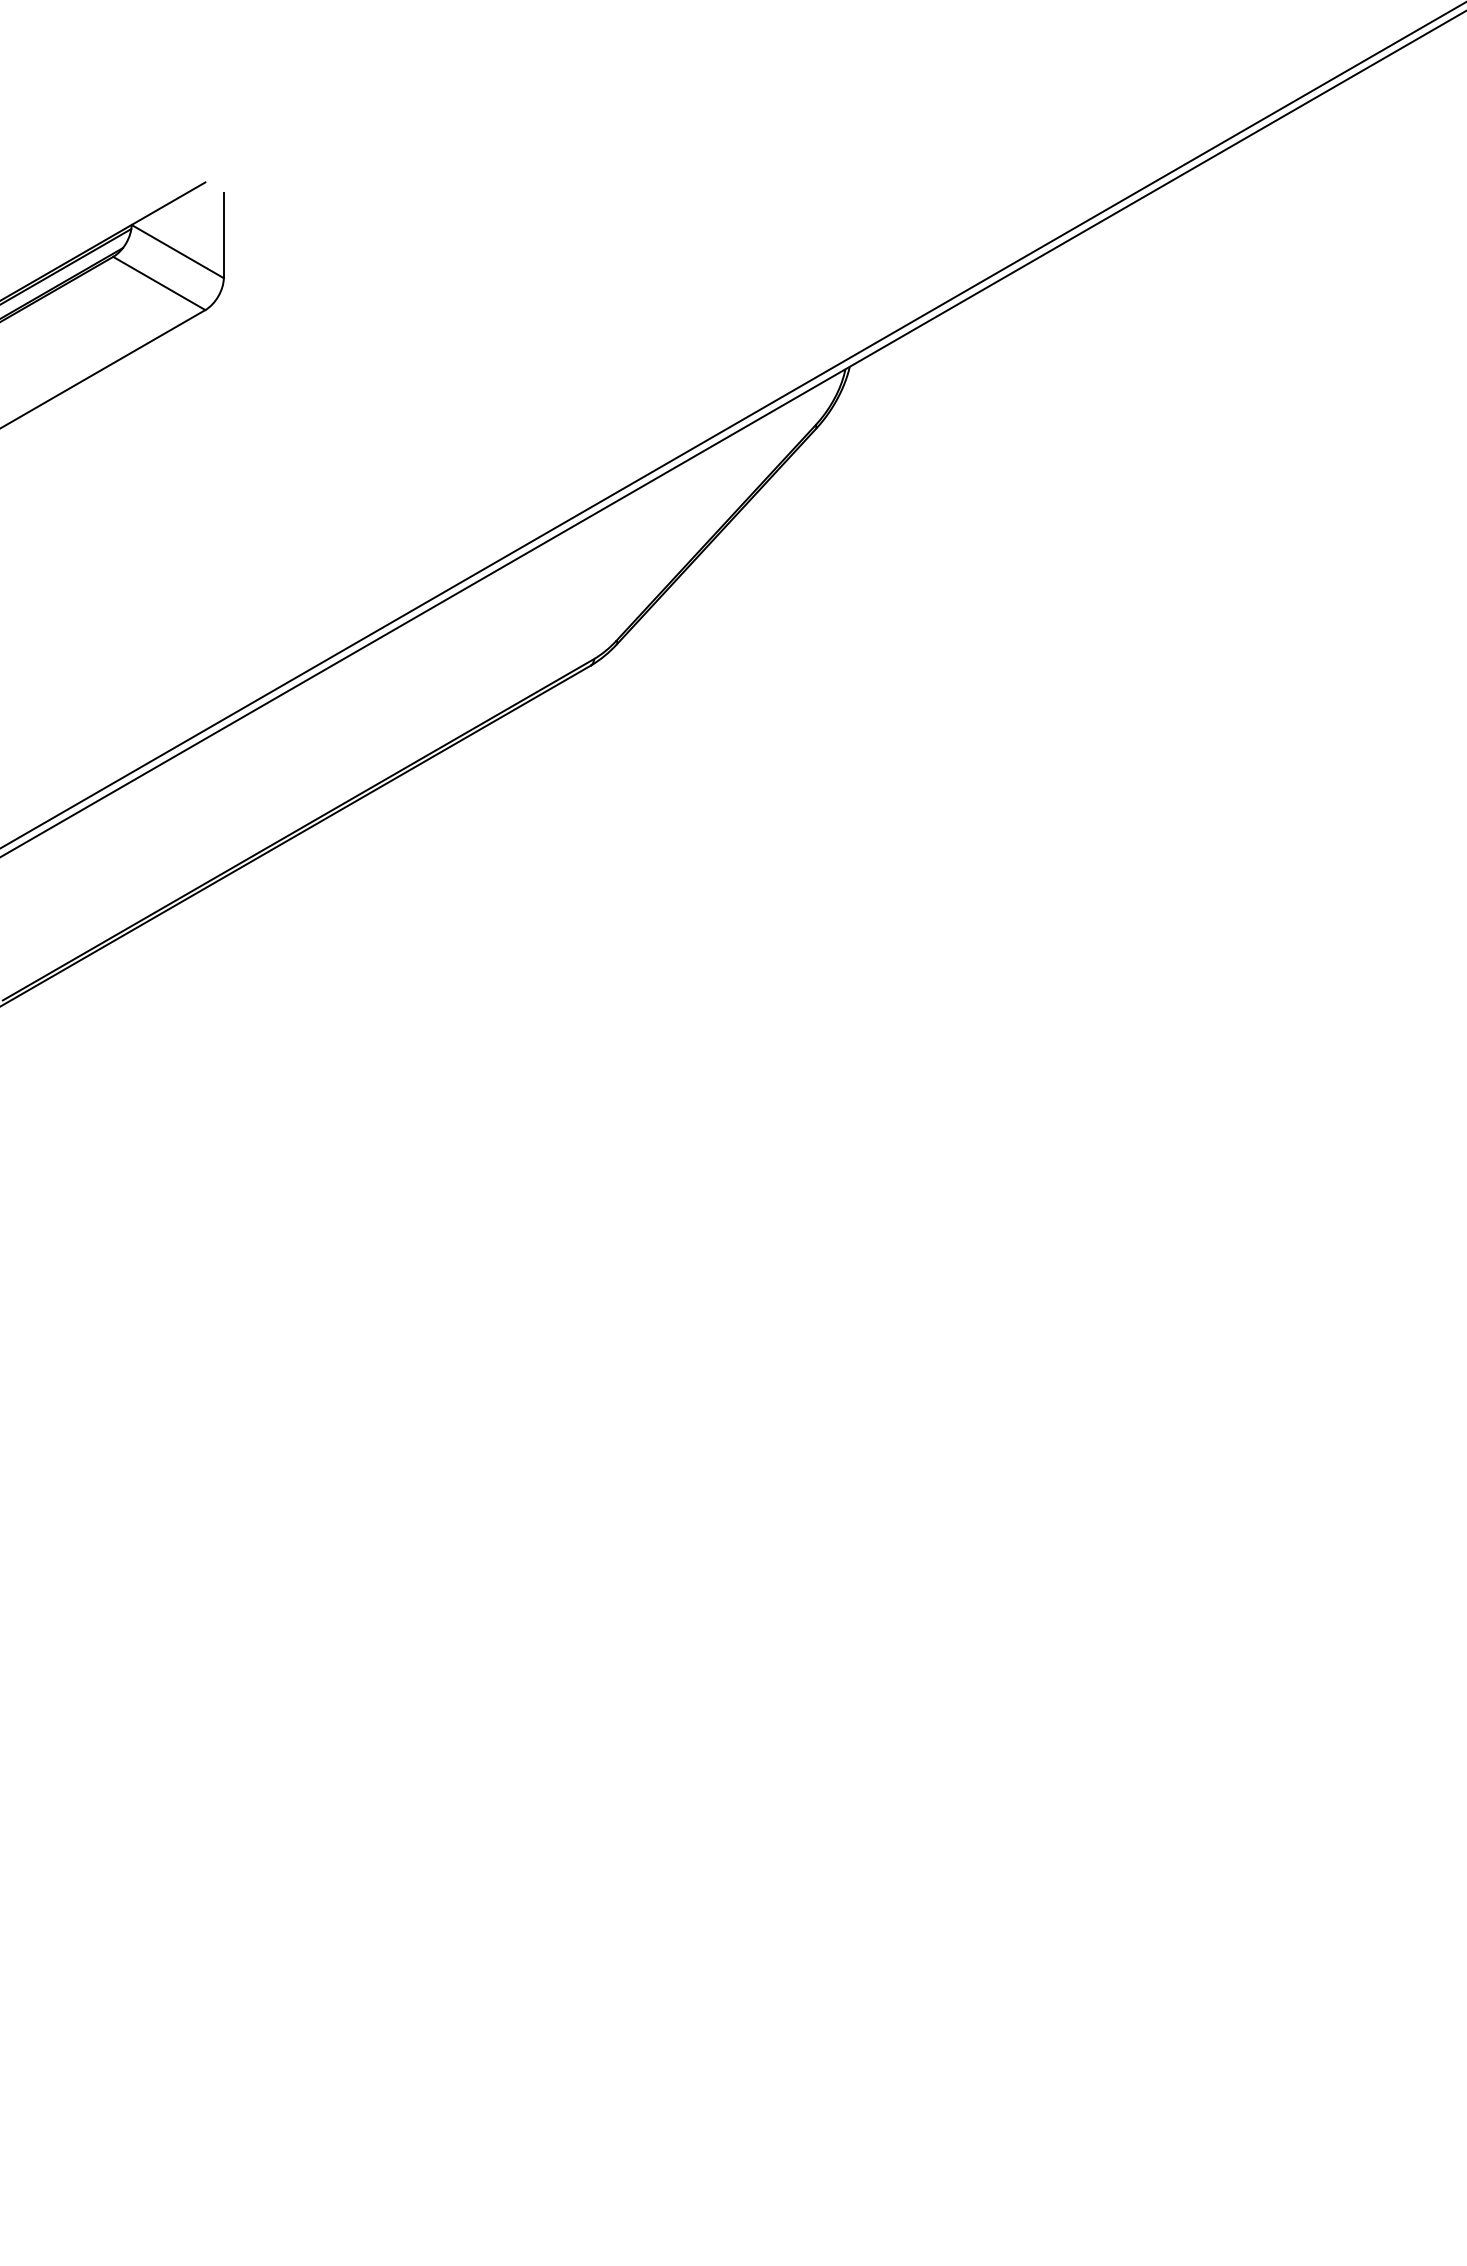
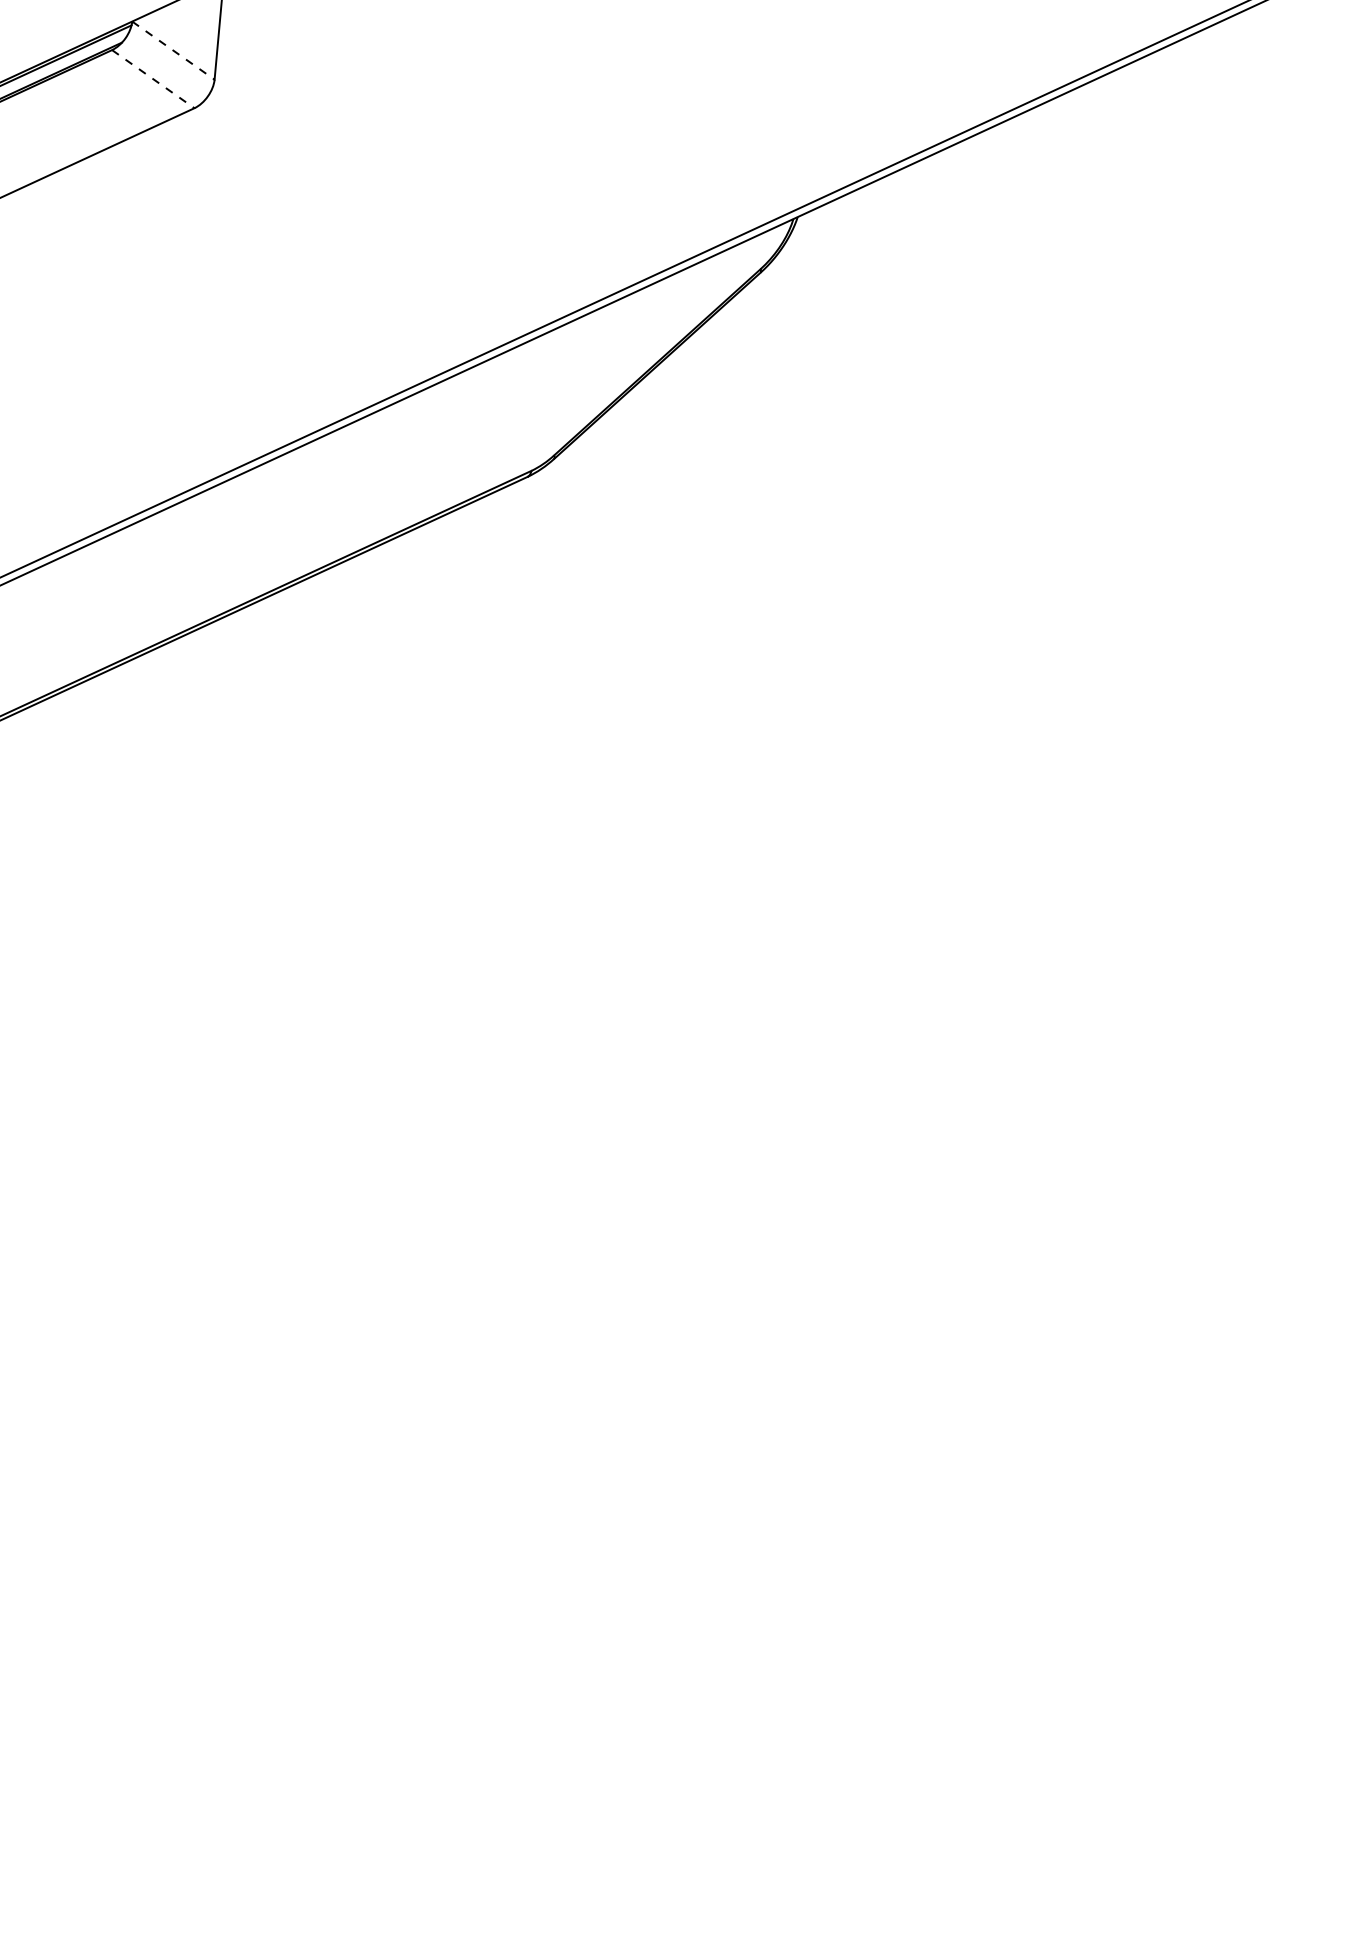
line: (178, 251) -> (174, 50), solid -> dashed
line: (159, 283) -> (153, 79), solid -> dashed

